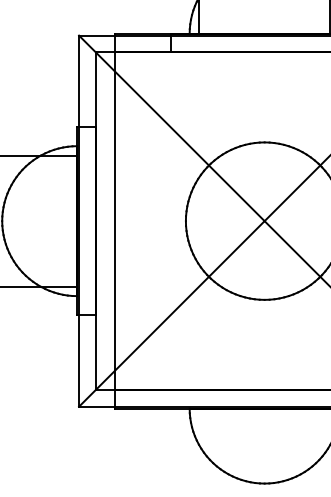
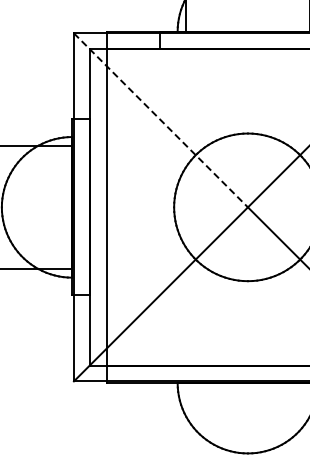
line: (172, 128) -> (161, 120), solid -> dashed

